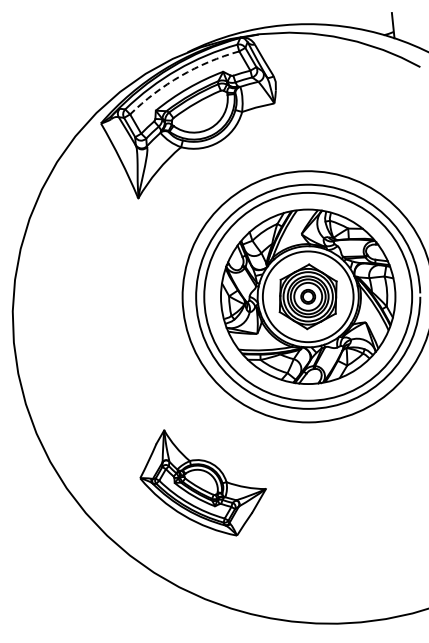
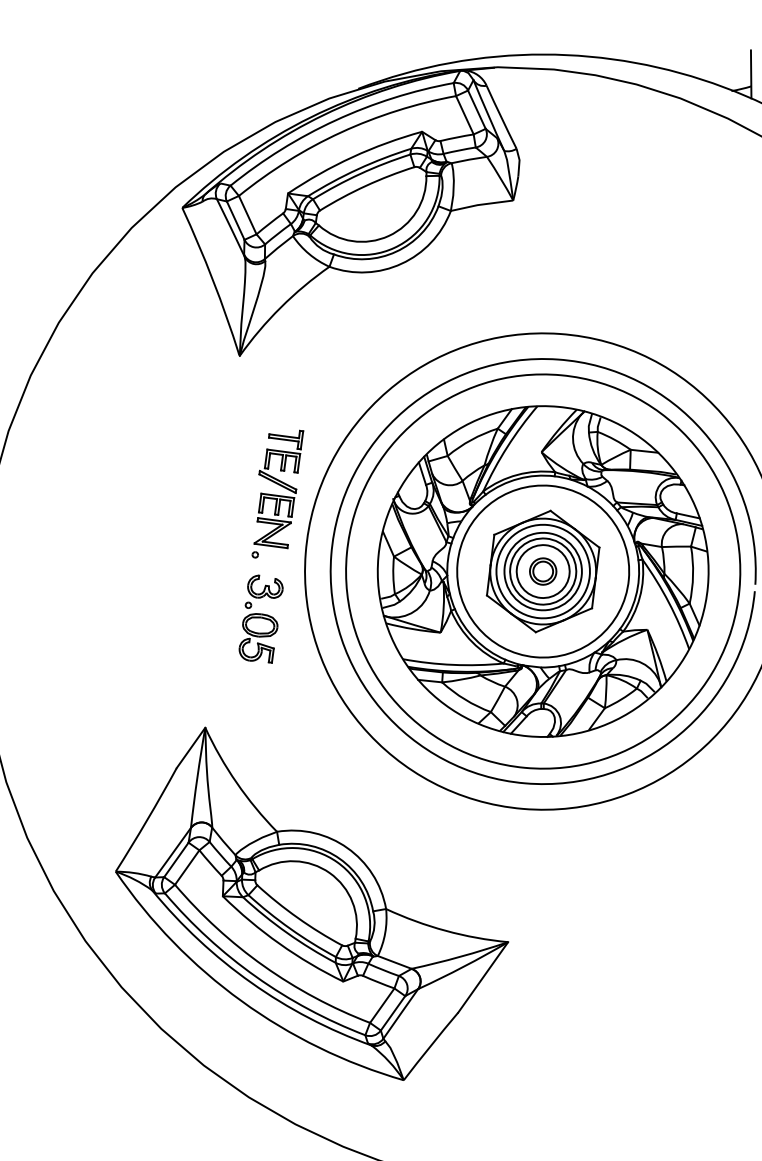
arc: (180, 76) -> (340, 133), dashed -> solid
part: (163, 295) -> (270, 543), added
part: (202, 482) -> (311, 903), size x1.67

